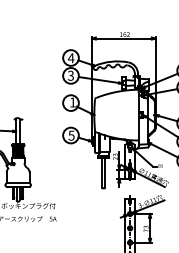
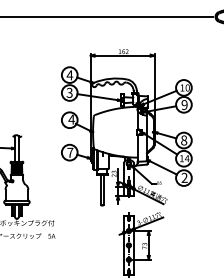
text: (72, 102) -> (71, 119), 1 -> 4
text: (71, 135) -> (70, 152), 5 -> 7

